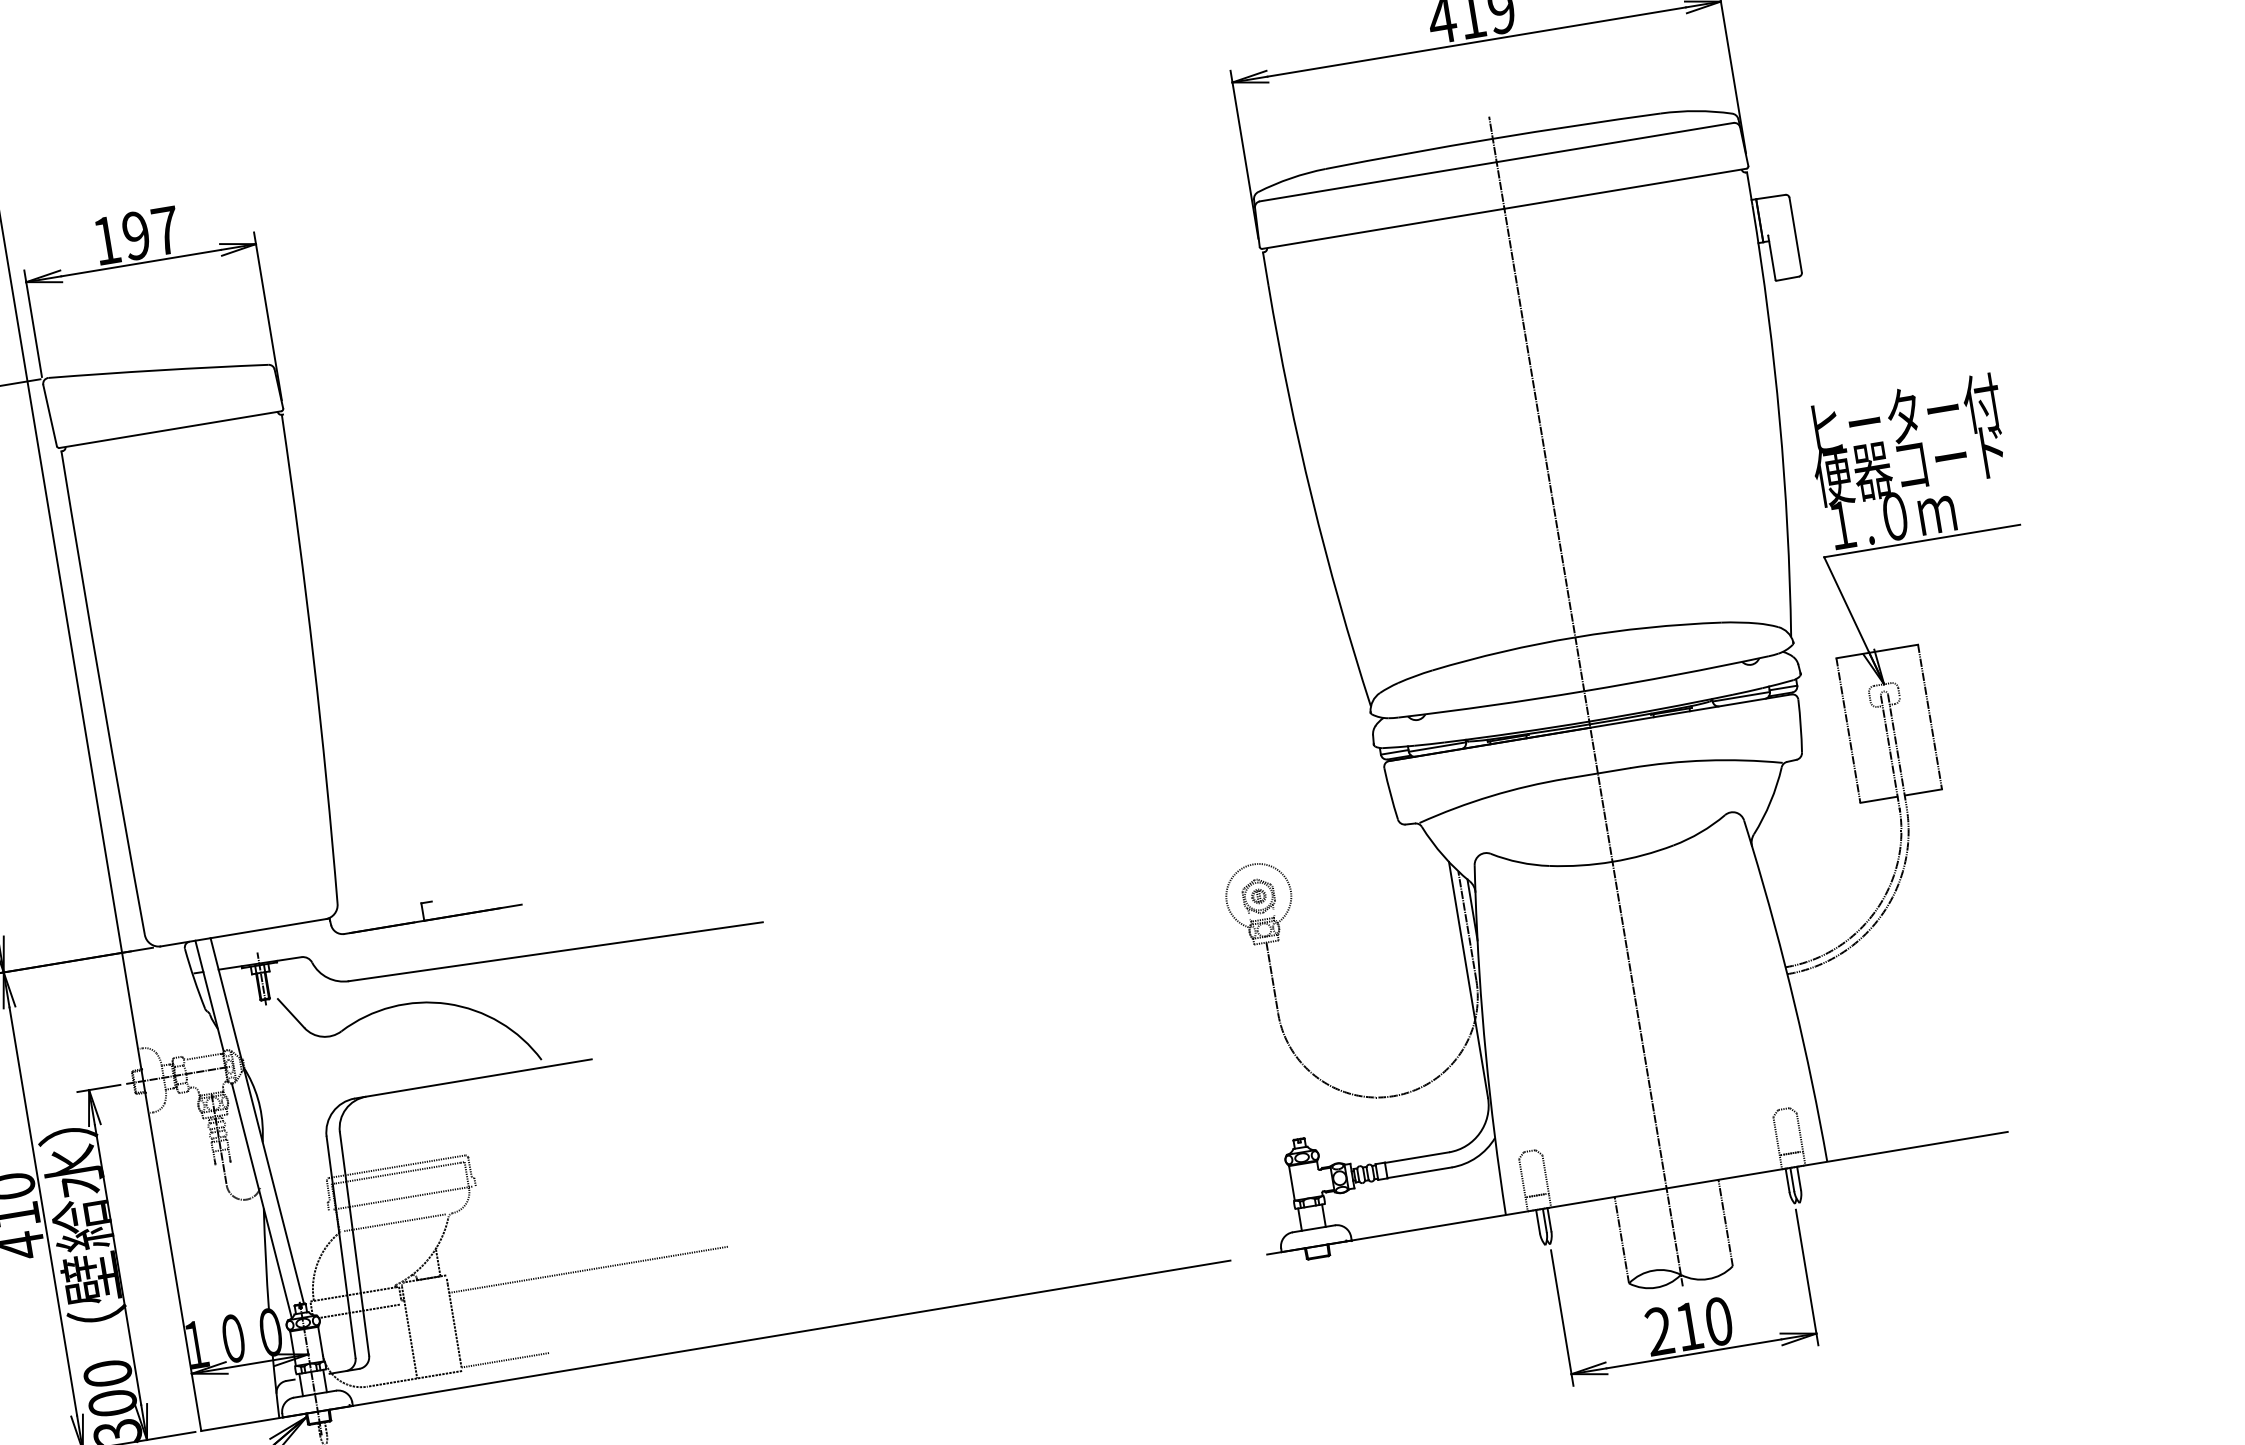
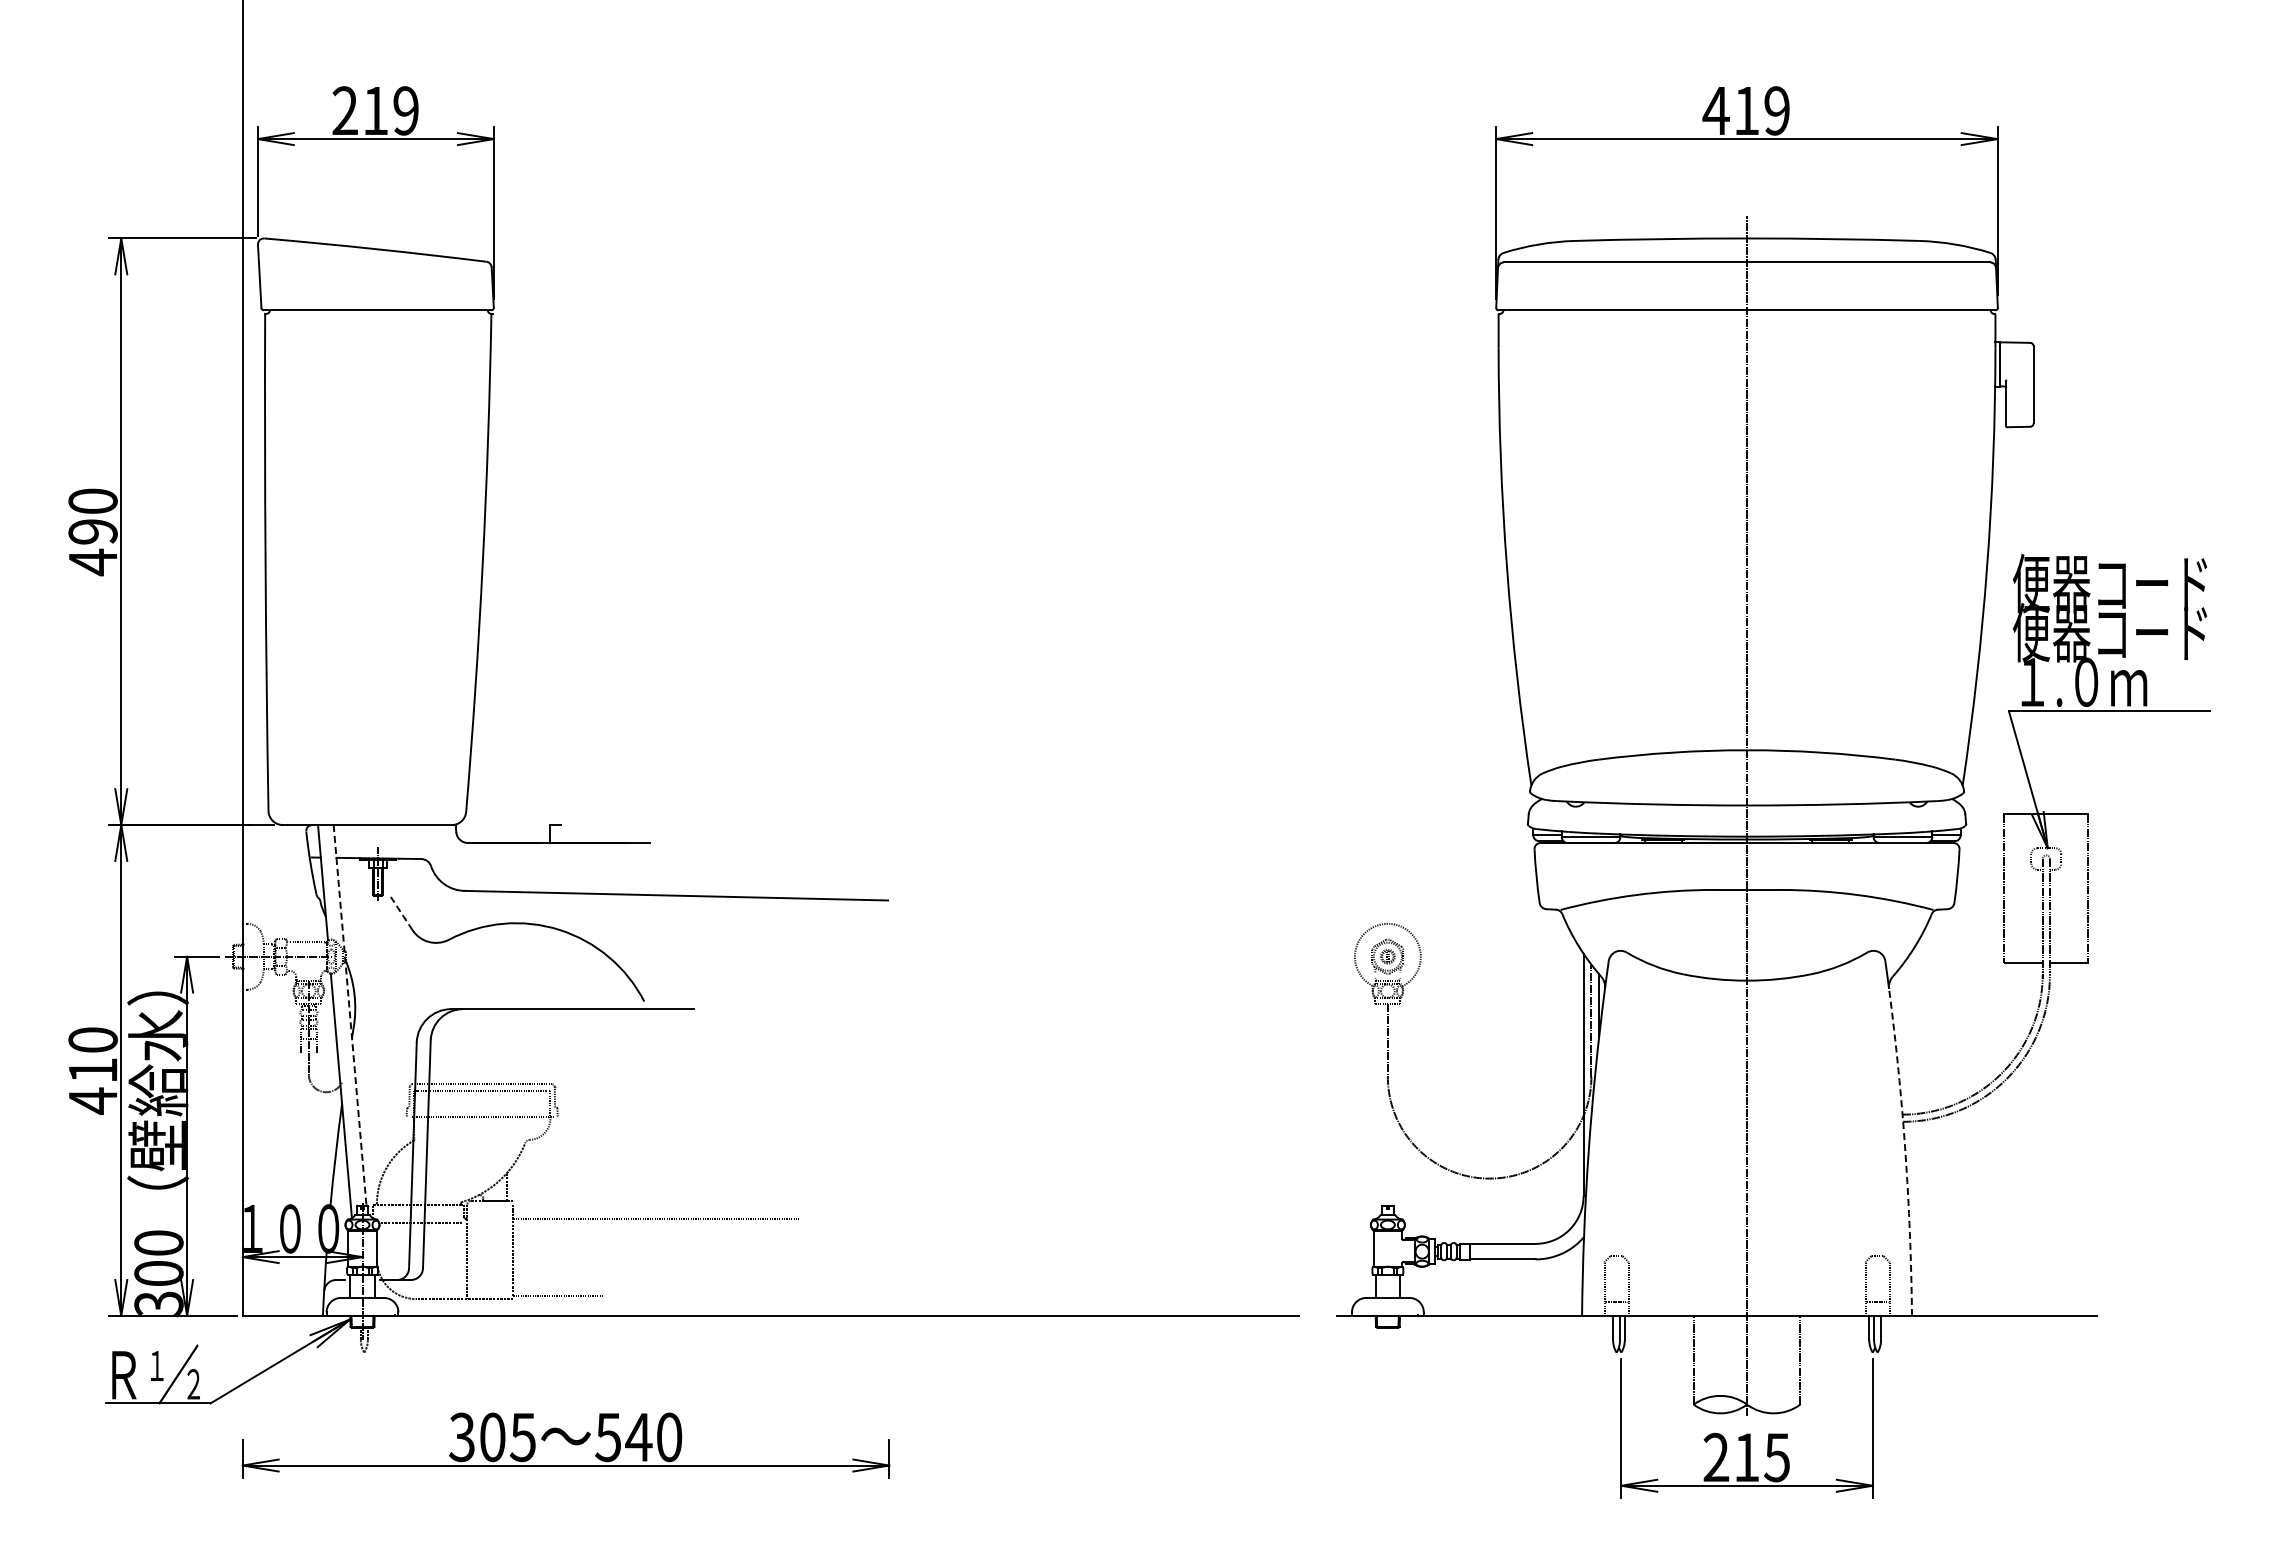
text: (136, 235) -> (375, 110), 197 -> 219
text: (1903, 416) -> (2111, 583), ヒーター付 -> 便器コード
arc: (1794, 1003) -> (1905, 1152), solid -> dashed
line: (290, 1013) -> (401, 913), solid -> dashed
line: (257, 1120) -> (350, 1015), solid -> dashed
line: (394, 1222) -> (470, 1139), removed
text: (1718, 1321) -> (1776, 1457), 210 -> 215

